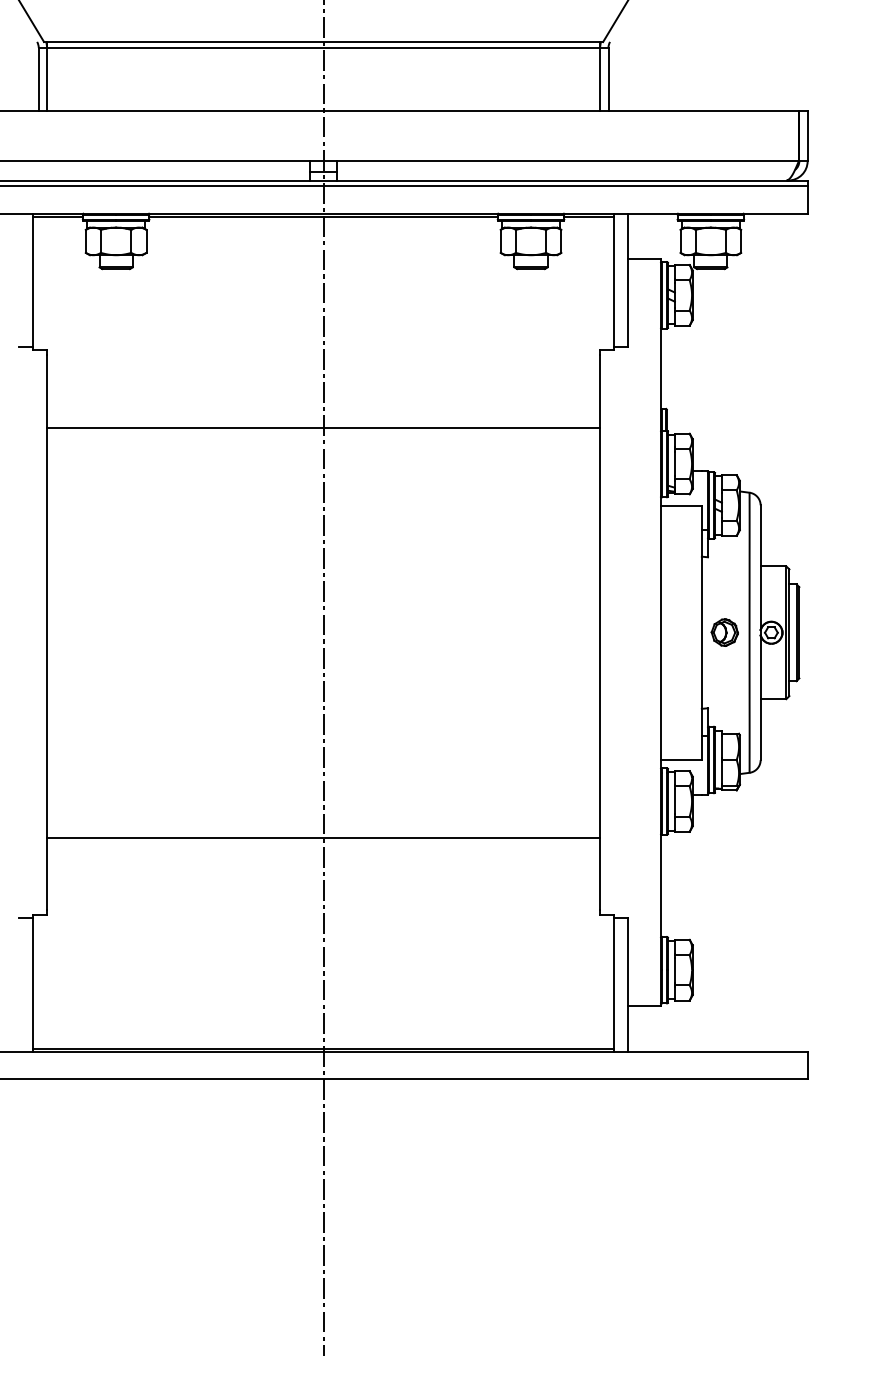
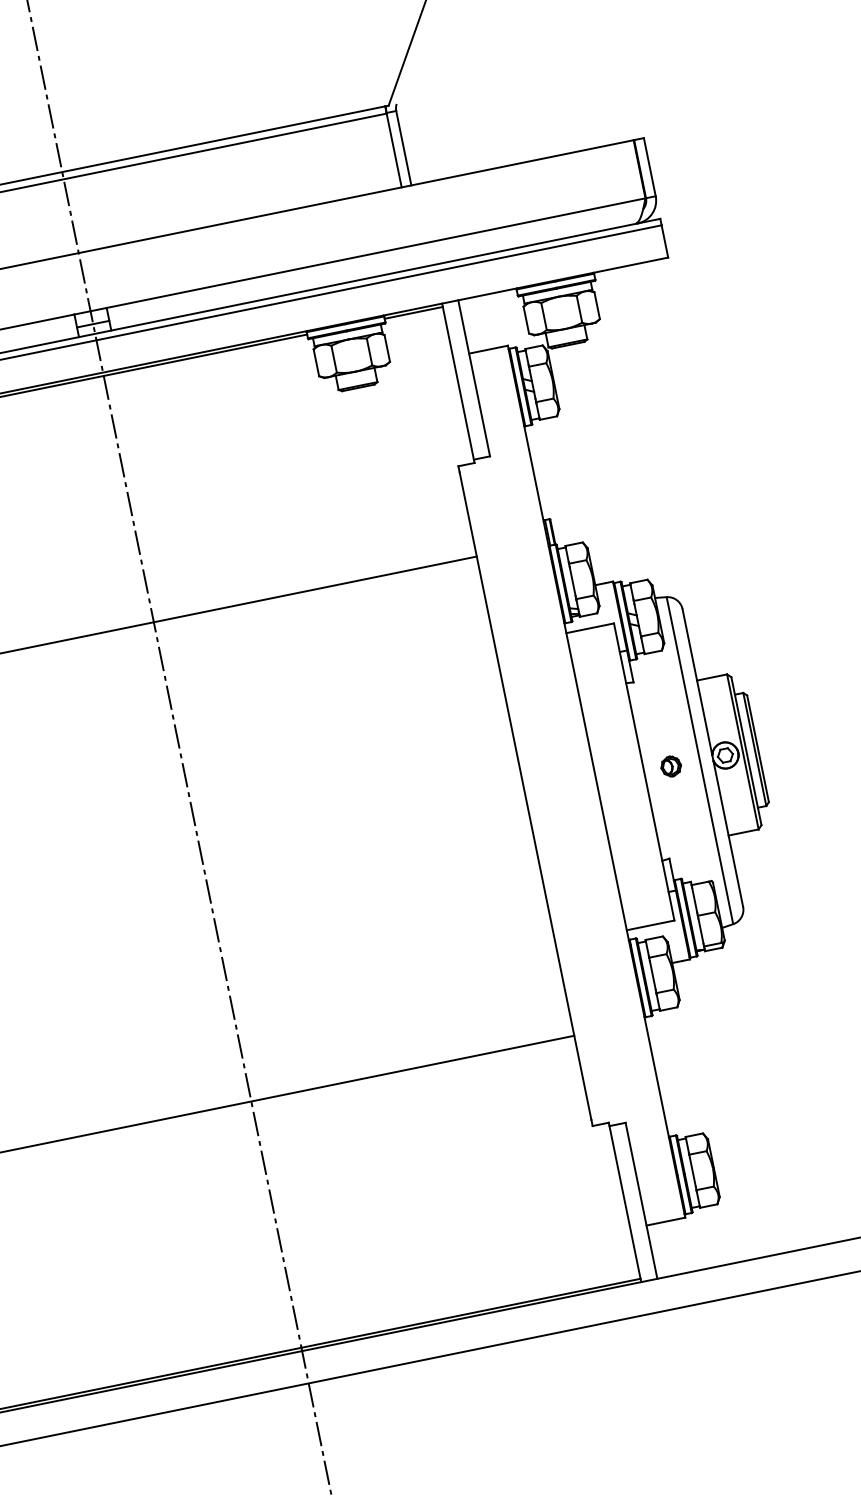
part: (724, 632) -> (670, 766), size x0.62

